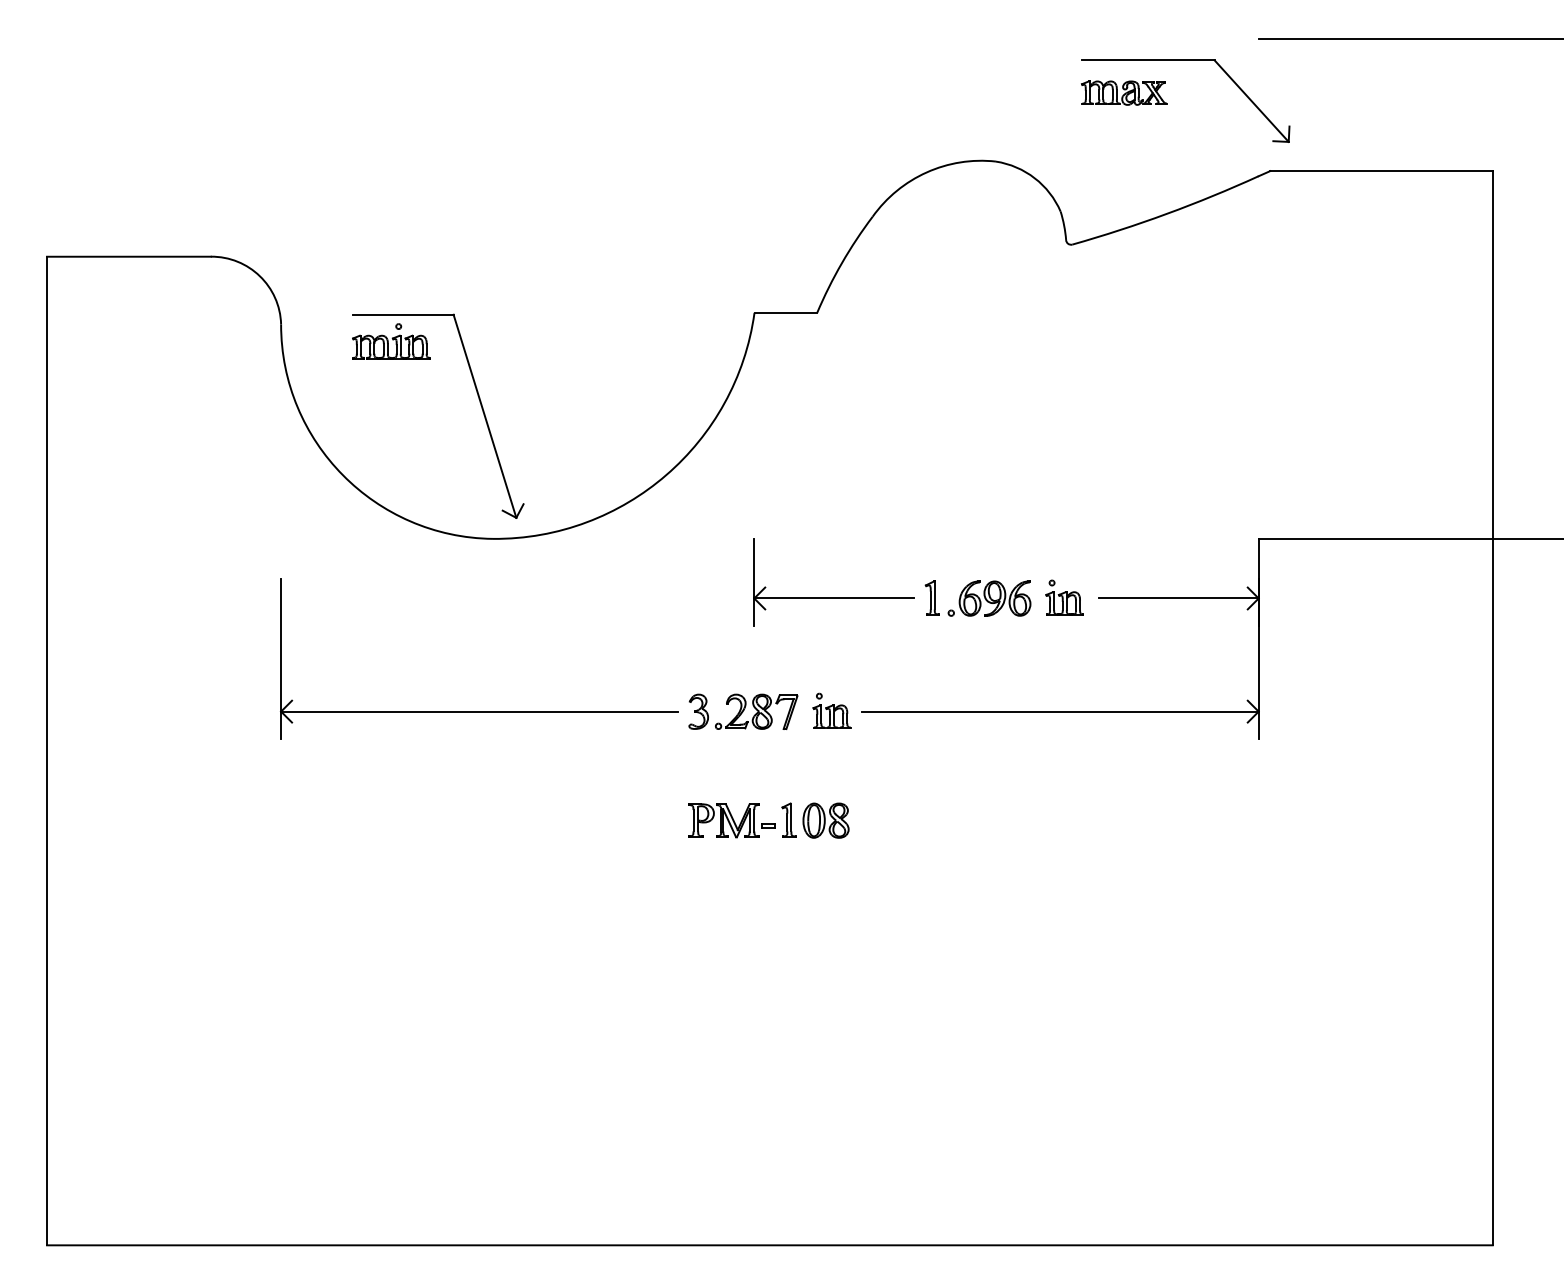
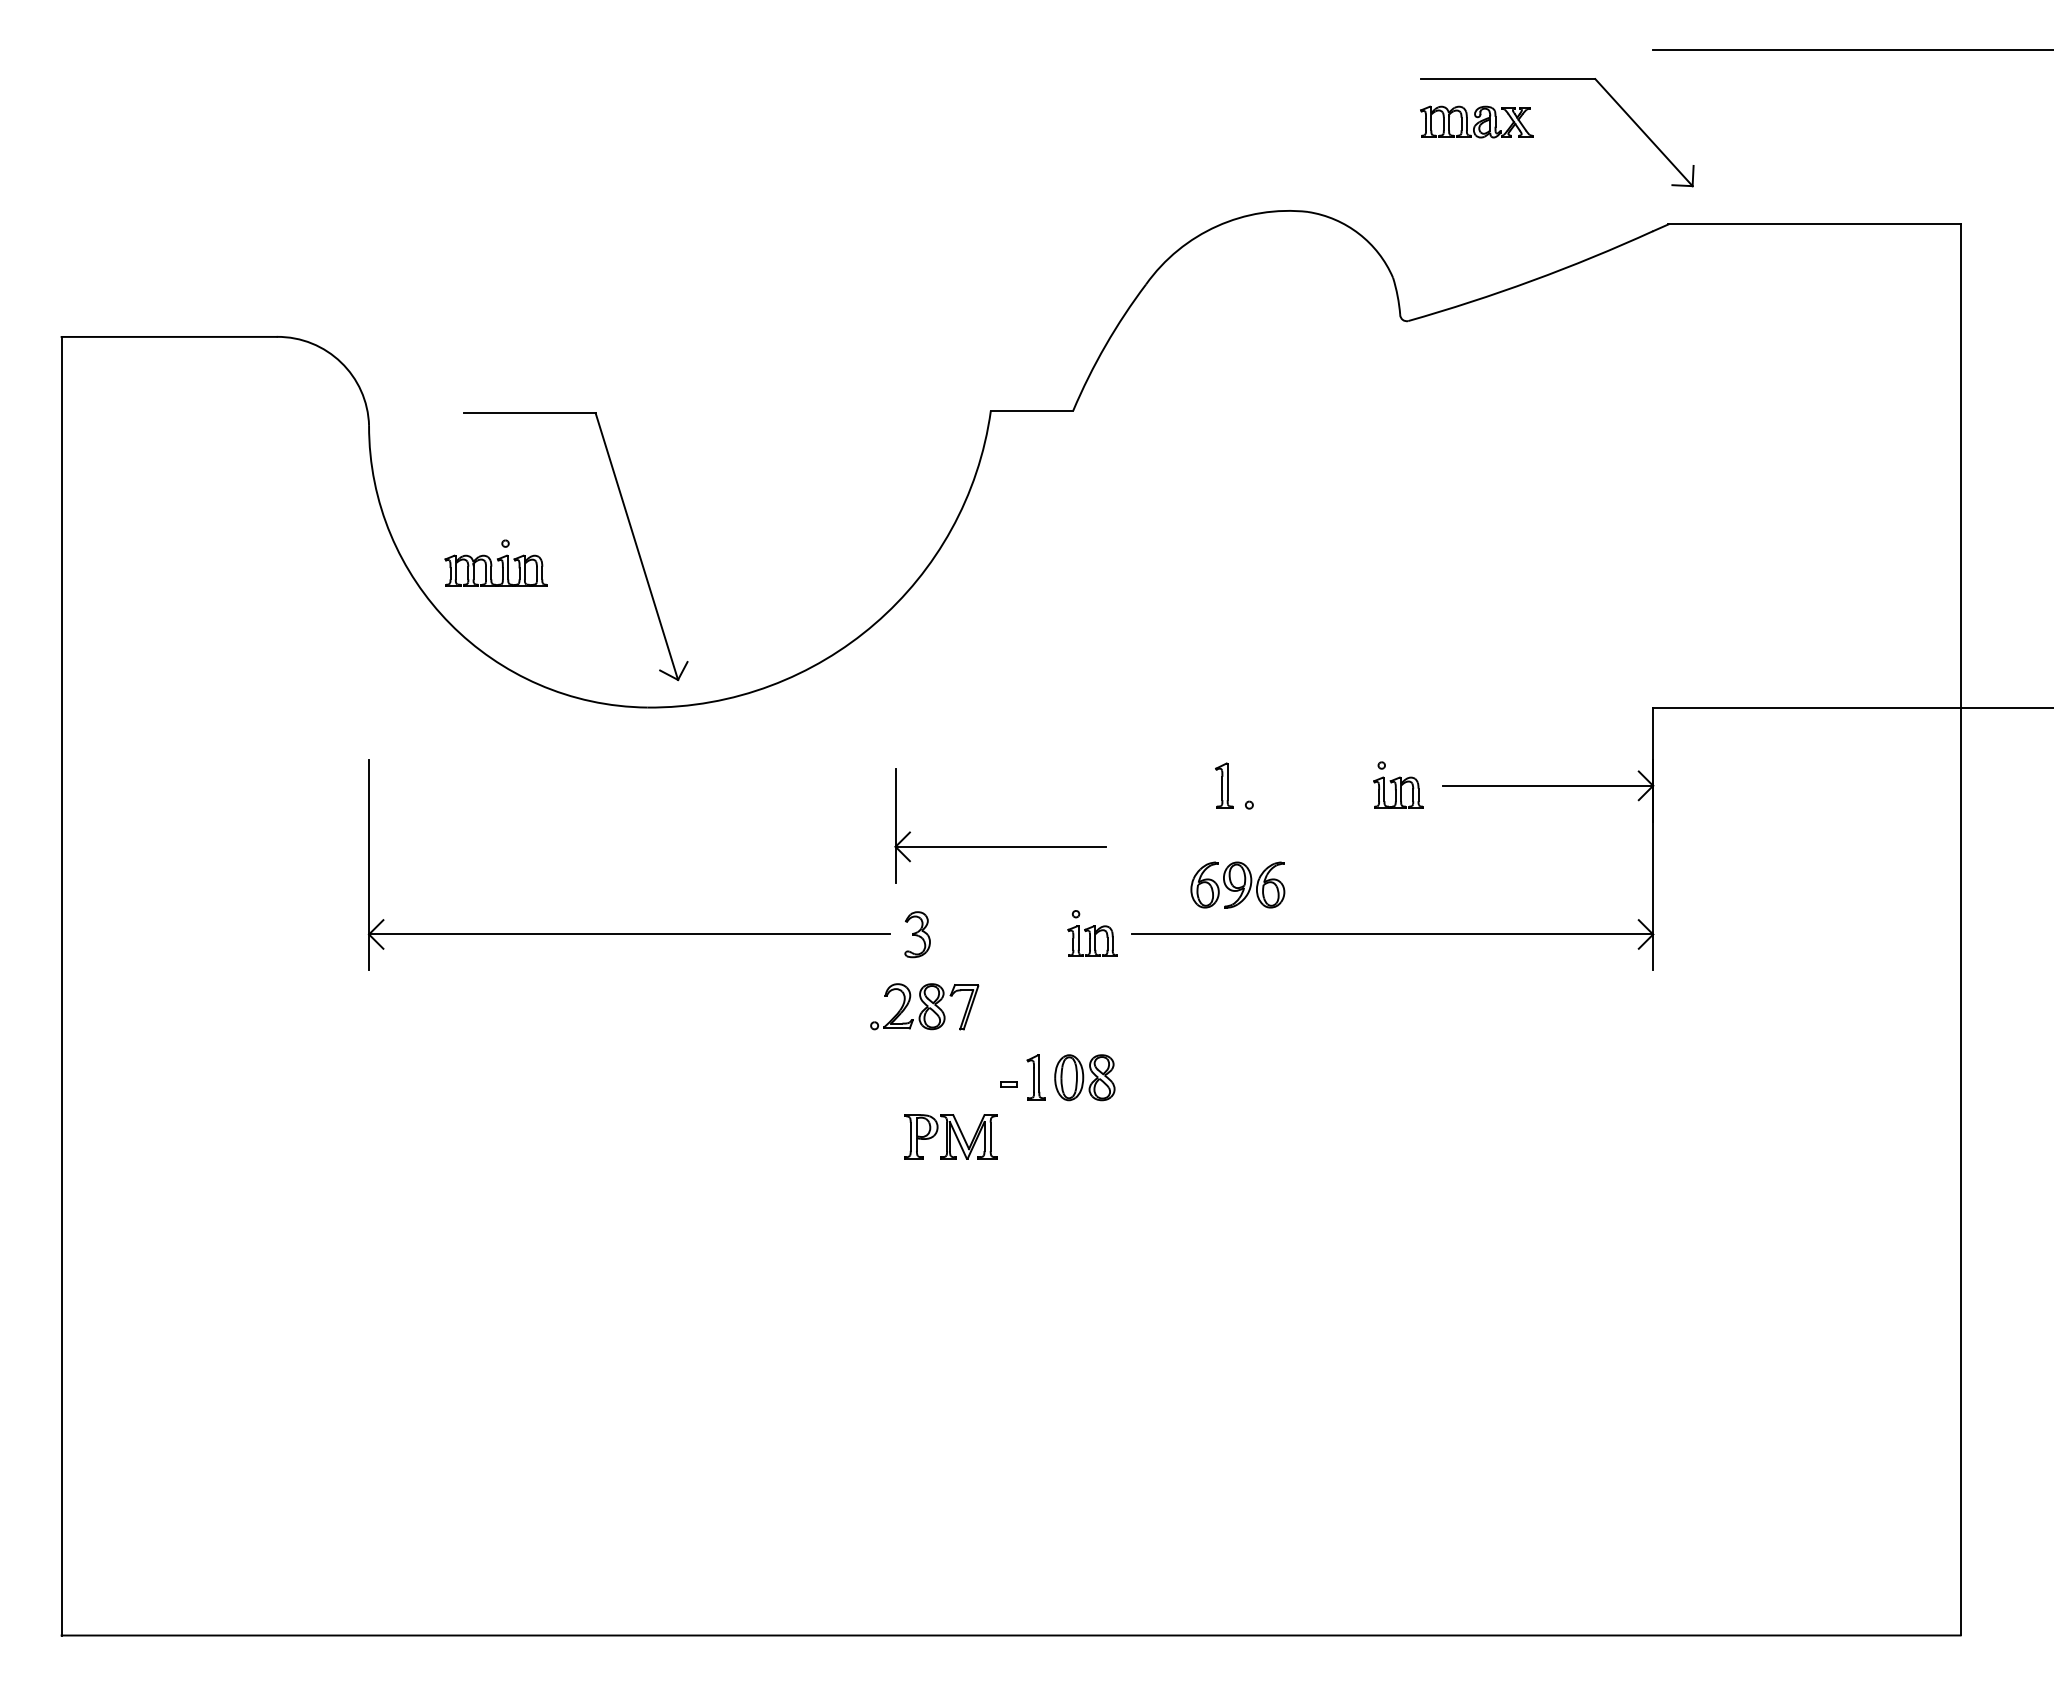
part: (391, 340) -> (495, 562), moved
part: (834, 598) -> (1000, 846), moved
part: (994, 598) -> (1237, 884), moved
part: (756, 711) -> (924, 1006), moved
part: (723, 820) -> (950, 1136), moved

